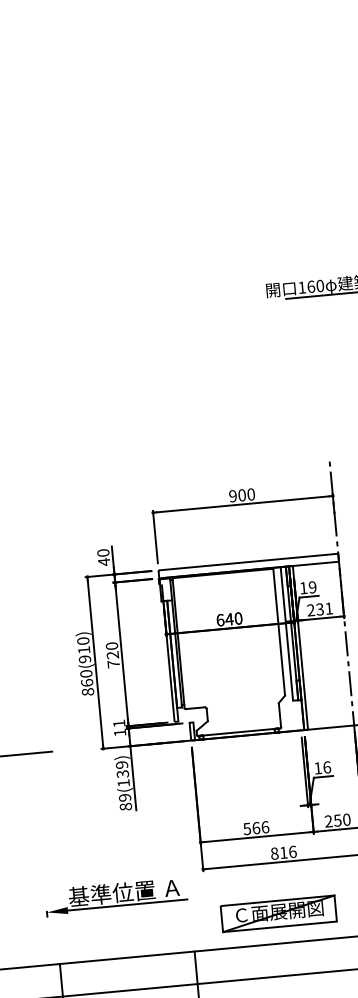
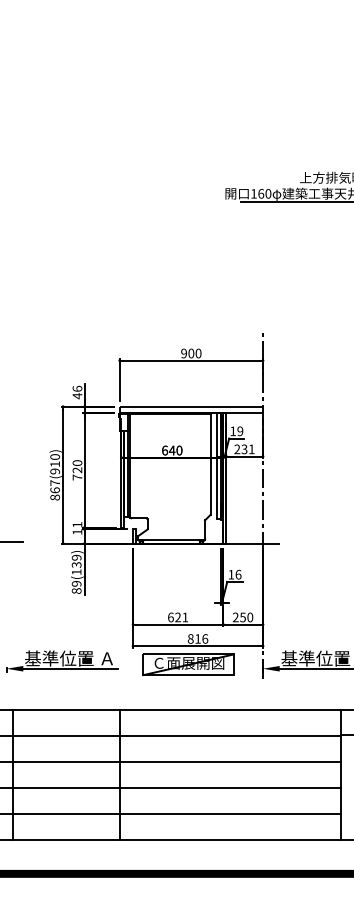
text: (103, 552) -> (77, 388), 40 -> 46
text: (85, 673) -> (54, 482), 860(910) -> 867(910)
text: (256, 828) -> (178, 617), 566 -> 621
part: (278, 913) -> (188, 664), moved

